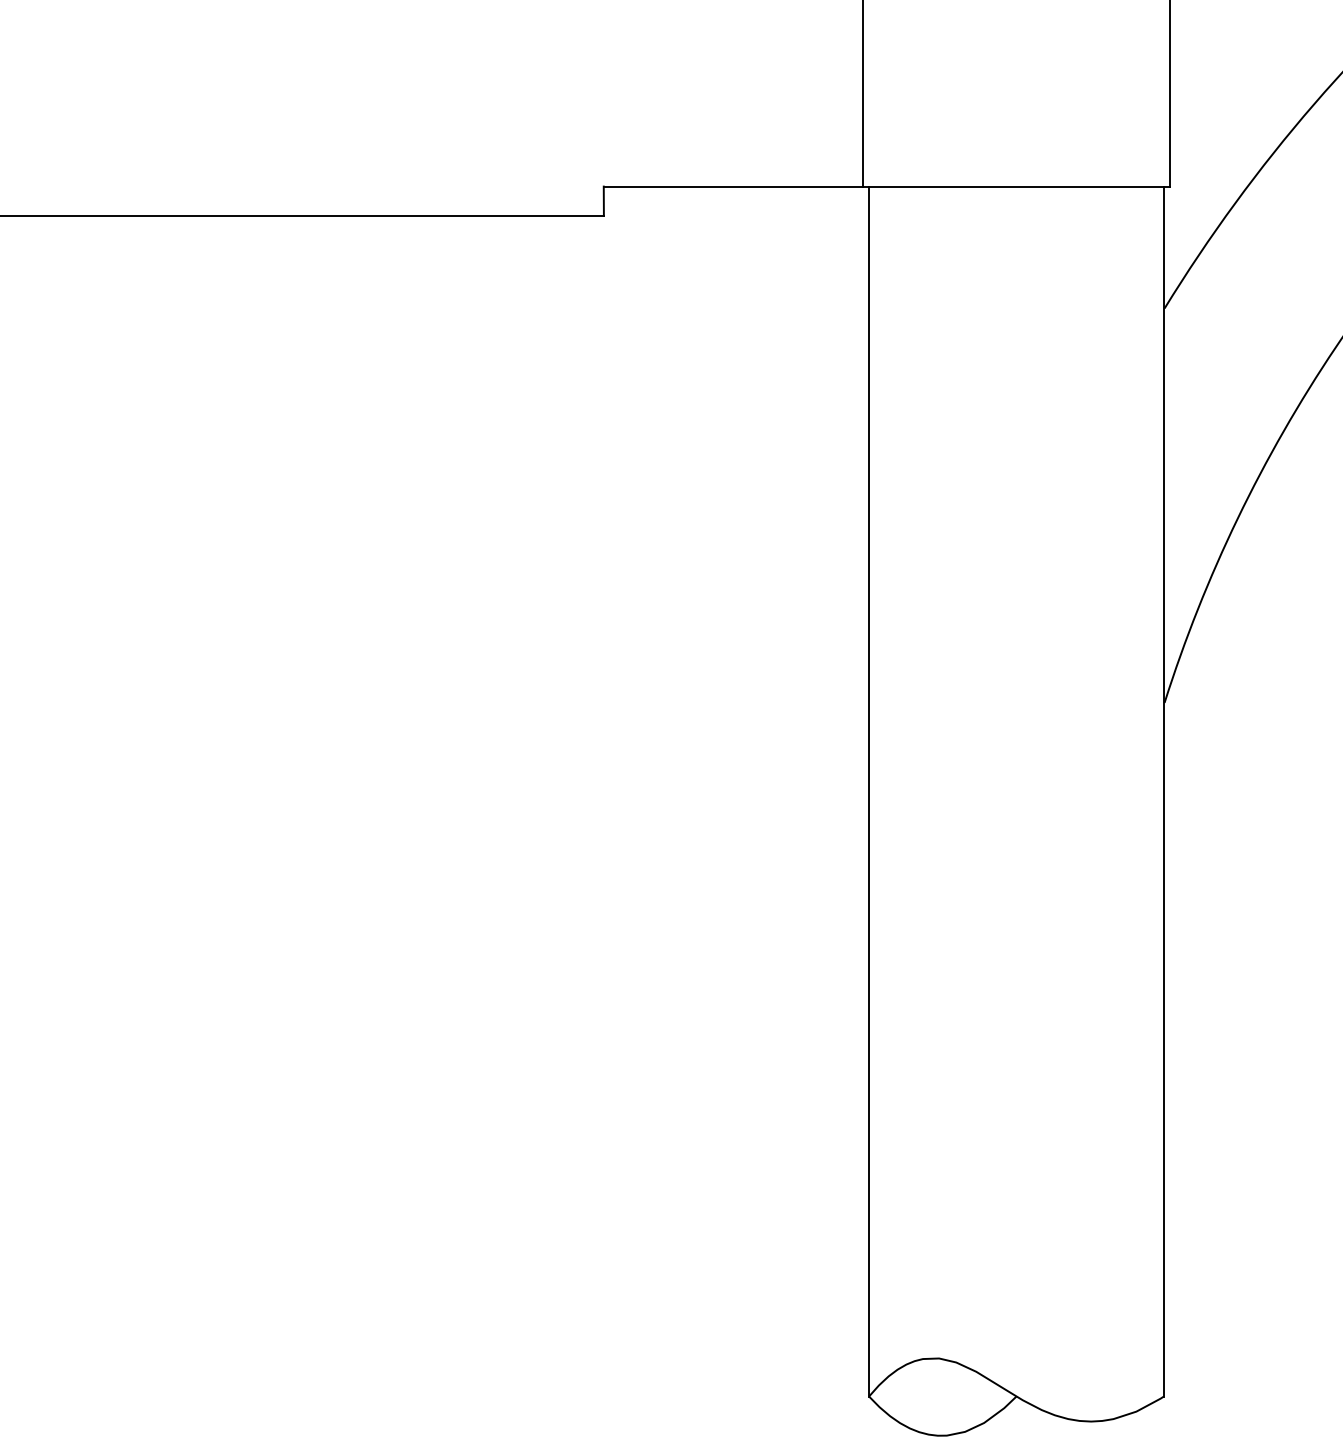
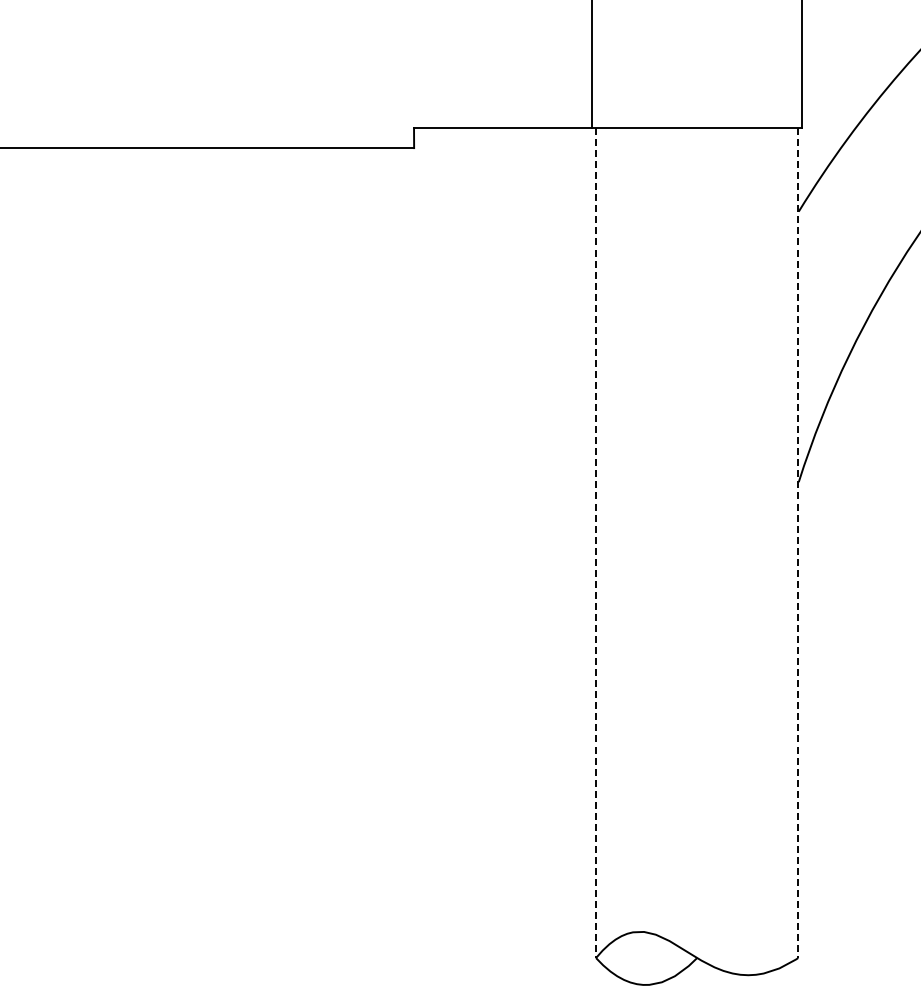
line: (869, 792) -> (596, 543), solid -> dashed
line: (1164, 792) -> (798, 543), solid -> dashed

